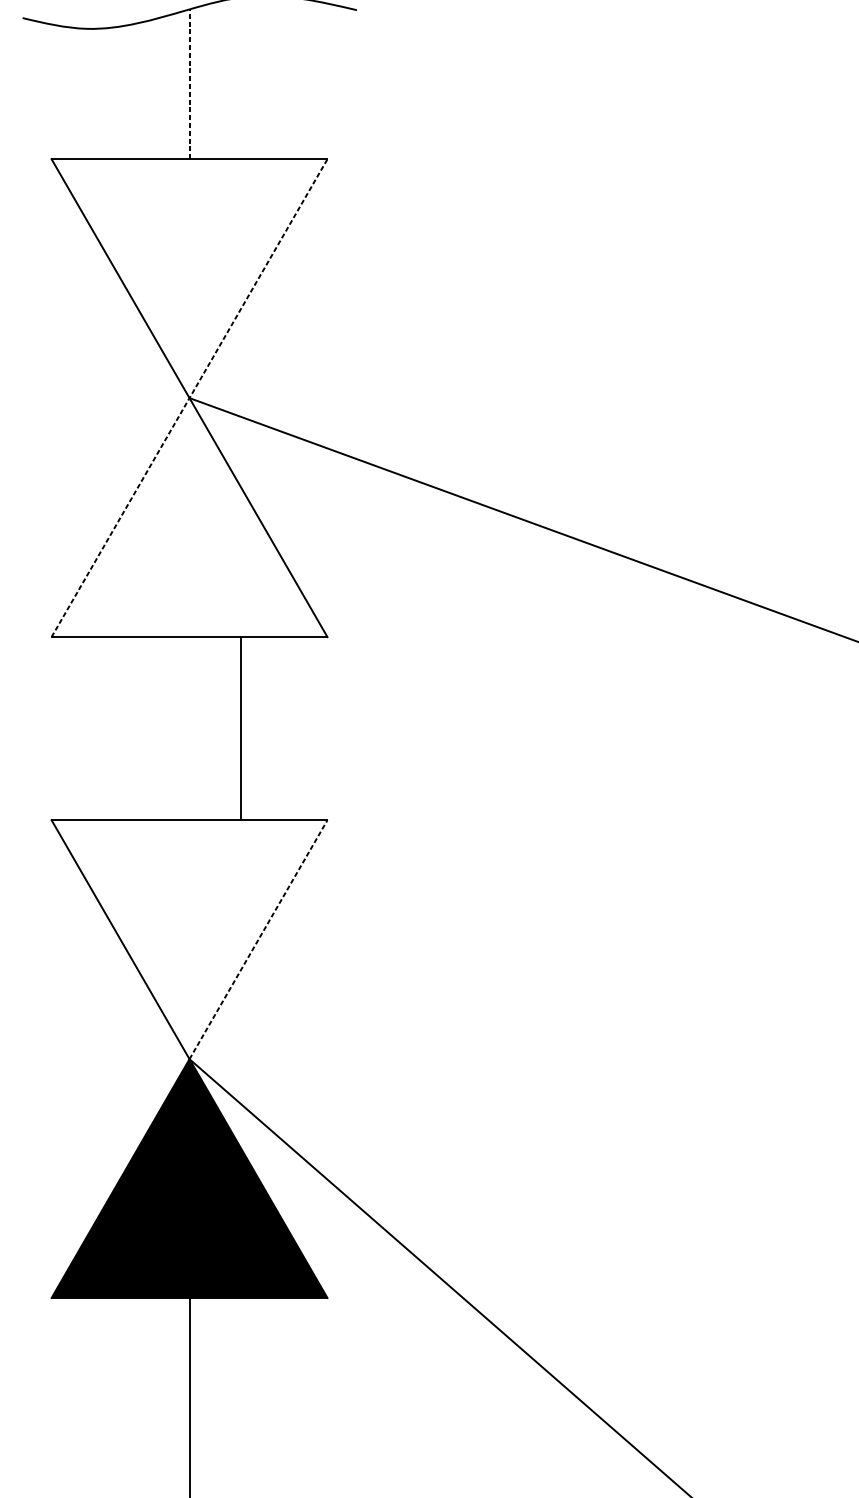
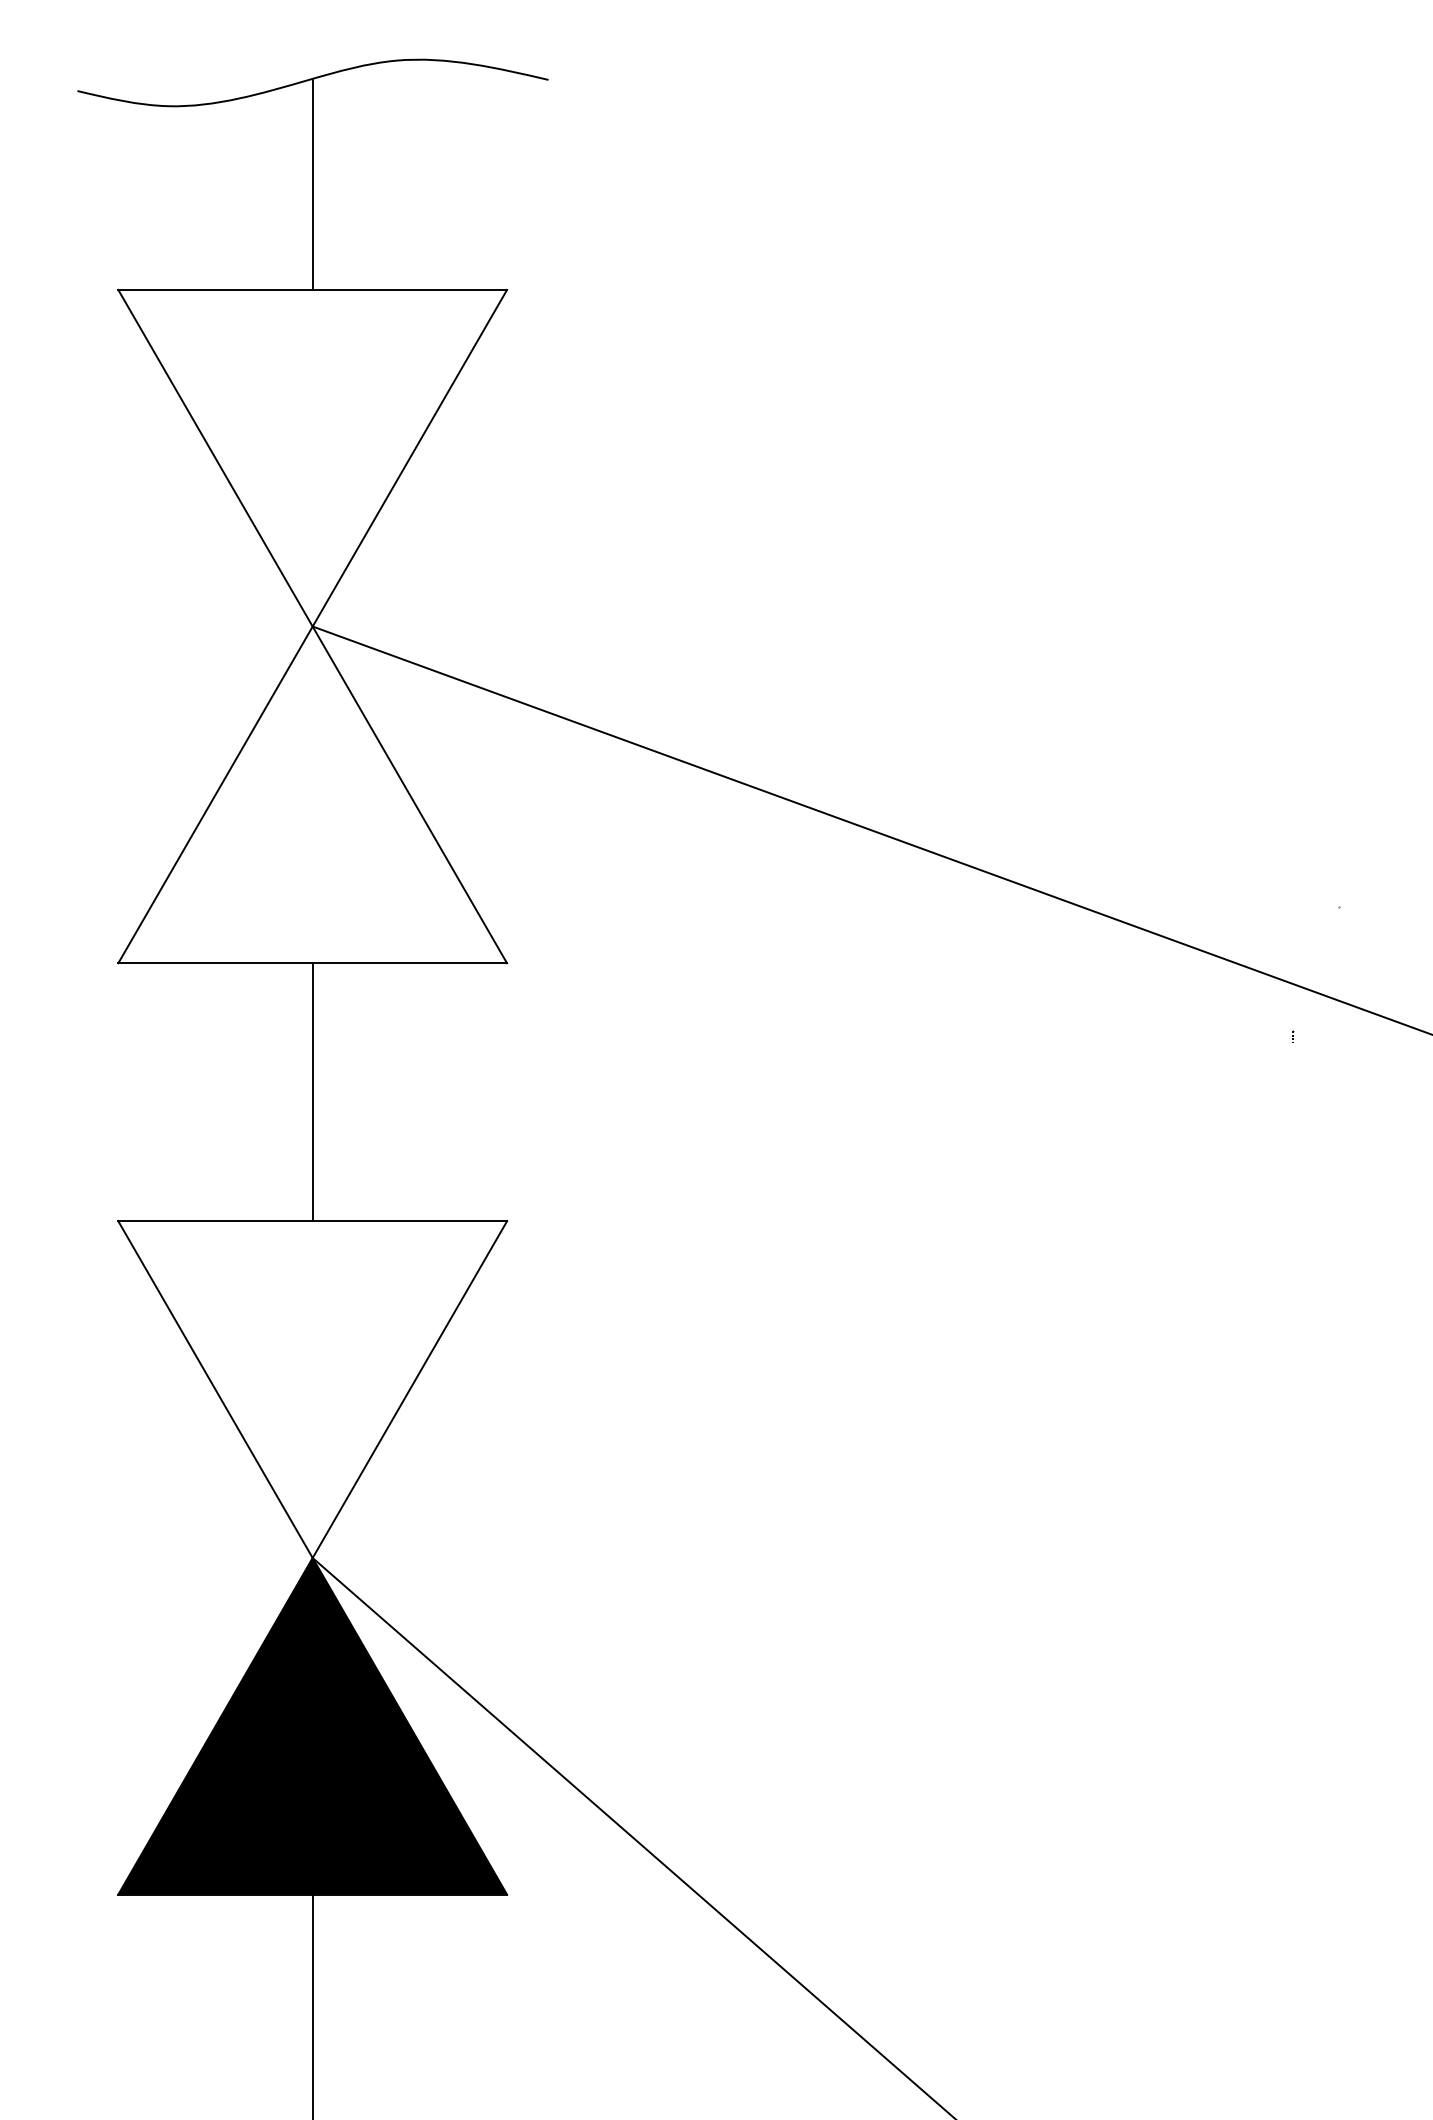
line: (189, 84) -> (312, 184), dashed -> solid
line: (189, 398) -> (312, 626), dashed -> solid
line: (241, 728) -> (312, 1092), moved
line: (258, 939) -> (410, 1389), dashed -> solid

